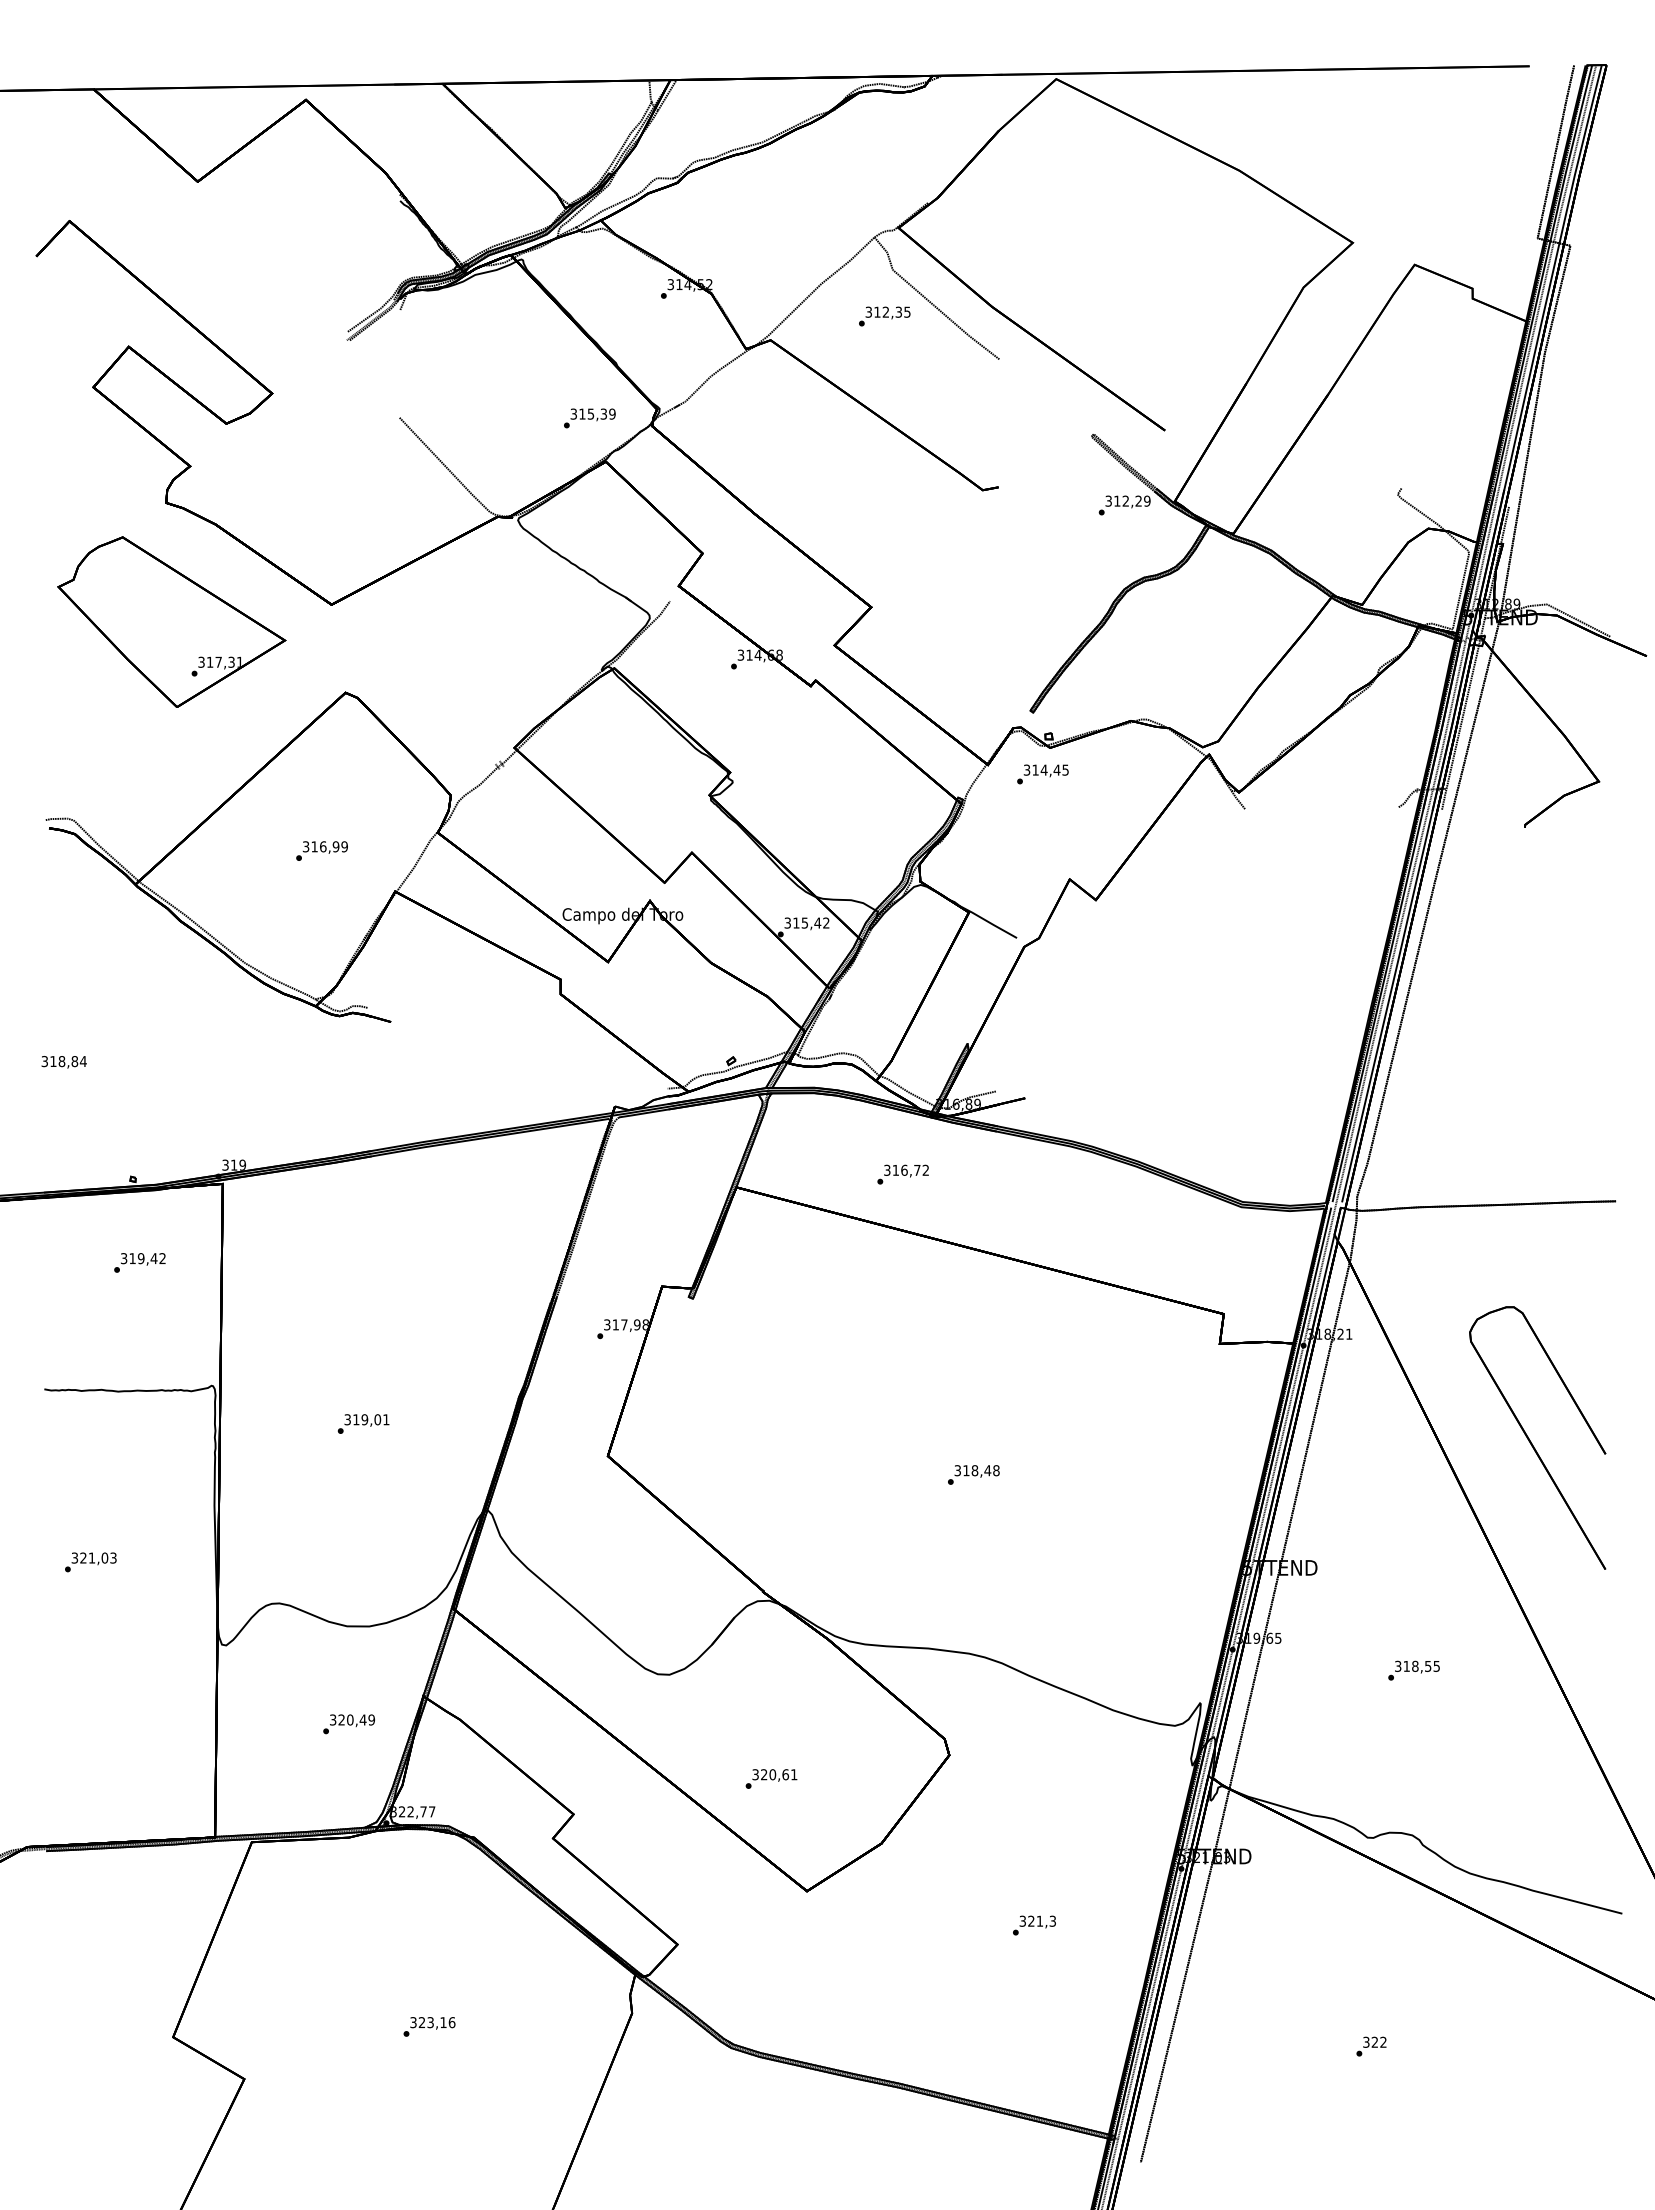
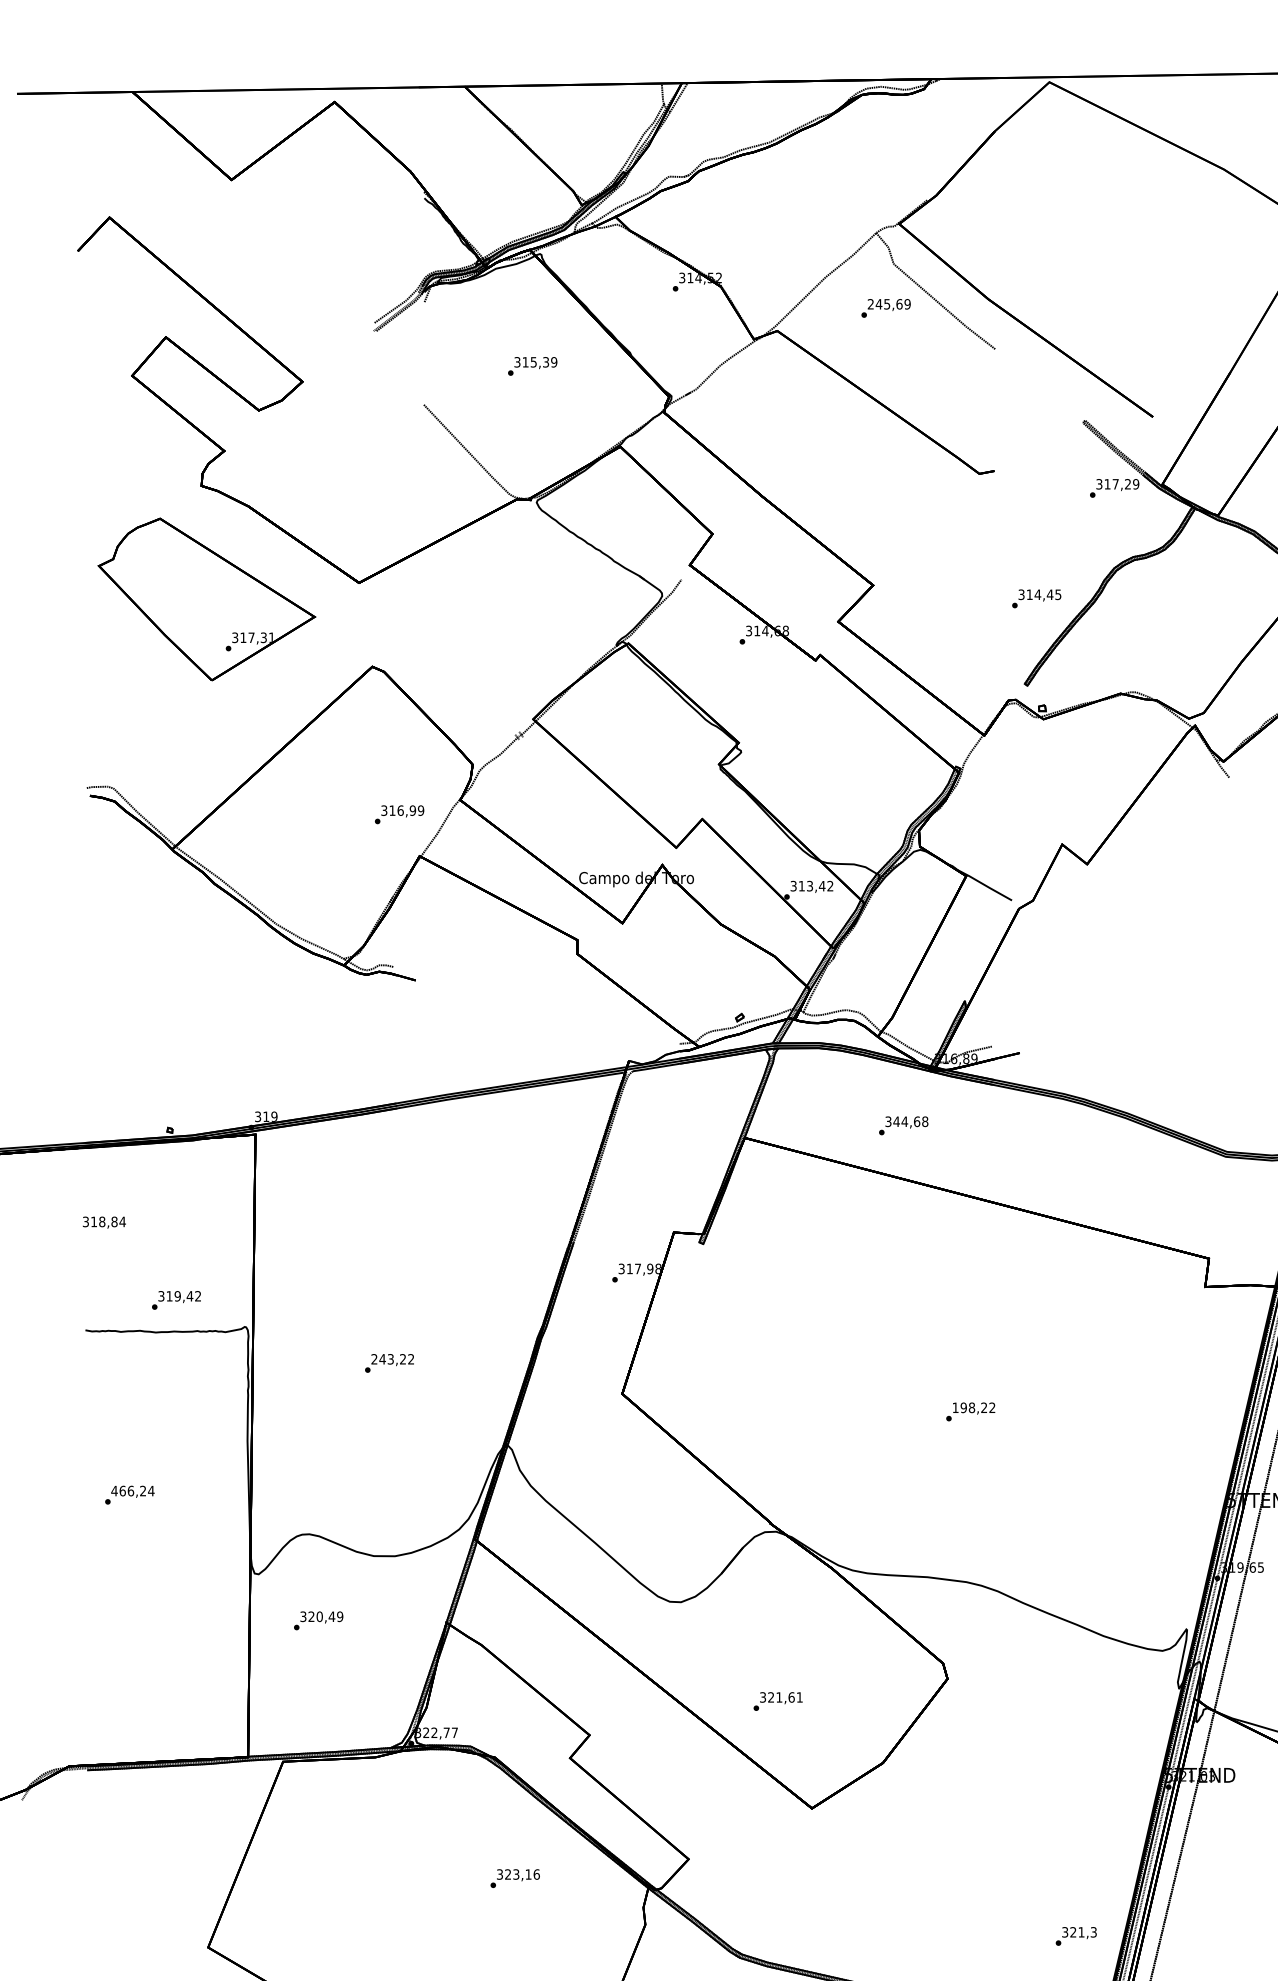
text: (887, 311) -> (888, 303), 312,35 -> 245,69
text: (589, 418) -> (532, 366), moved
text: (1125, 500) -> (1115, 483), 312,29 -> 317,29
text: (1042, 774) -> (1036, 598), moved
text: (321, 850) -> (399, 814), moved
text: (805, 922) -> (810, 885), 315,42 -> 313,42
text: (63, 1062) -> (103, 1222), moved
text: (910, 1169) -> (910, 1120), 316,72 -> 344,68
text: (139, 1262) -> (176, 1300), moved
text: (366, 1419) -> (392, 1359), 319,01 -> 243,22
text: (976, 1470) -> (973, 1407), 318,48 -> 198,22
text: (93, 1557) -> (132, 1490), 321,03 -> 466,24
text: (348, 1724) -> (318, 1621), moved
text: (772, 1774) -> (779, 1697), 320,61 -> 321,61
text: (1034, 1925) -> (1076, 1936), moved
text: (429, 2026) -> (515, 1878), moved

